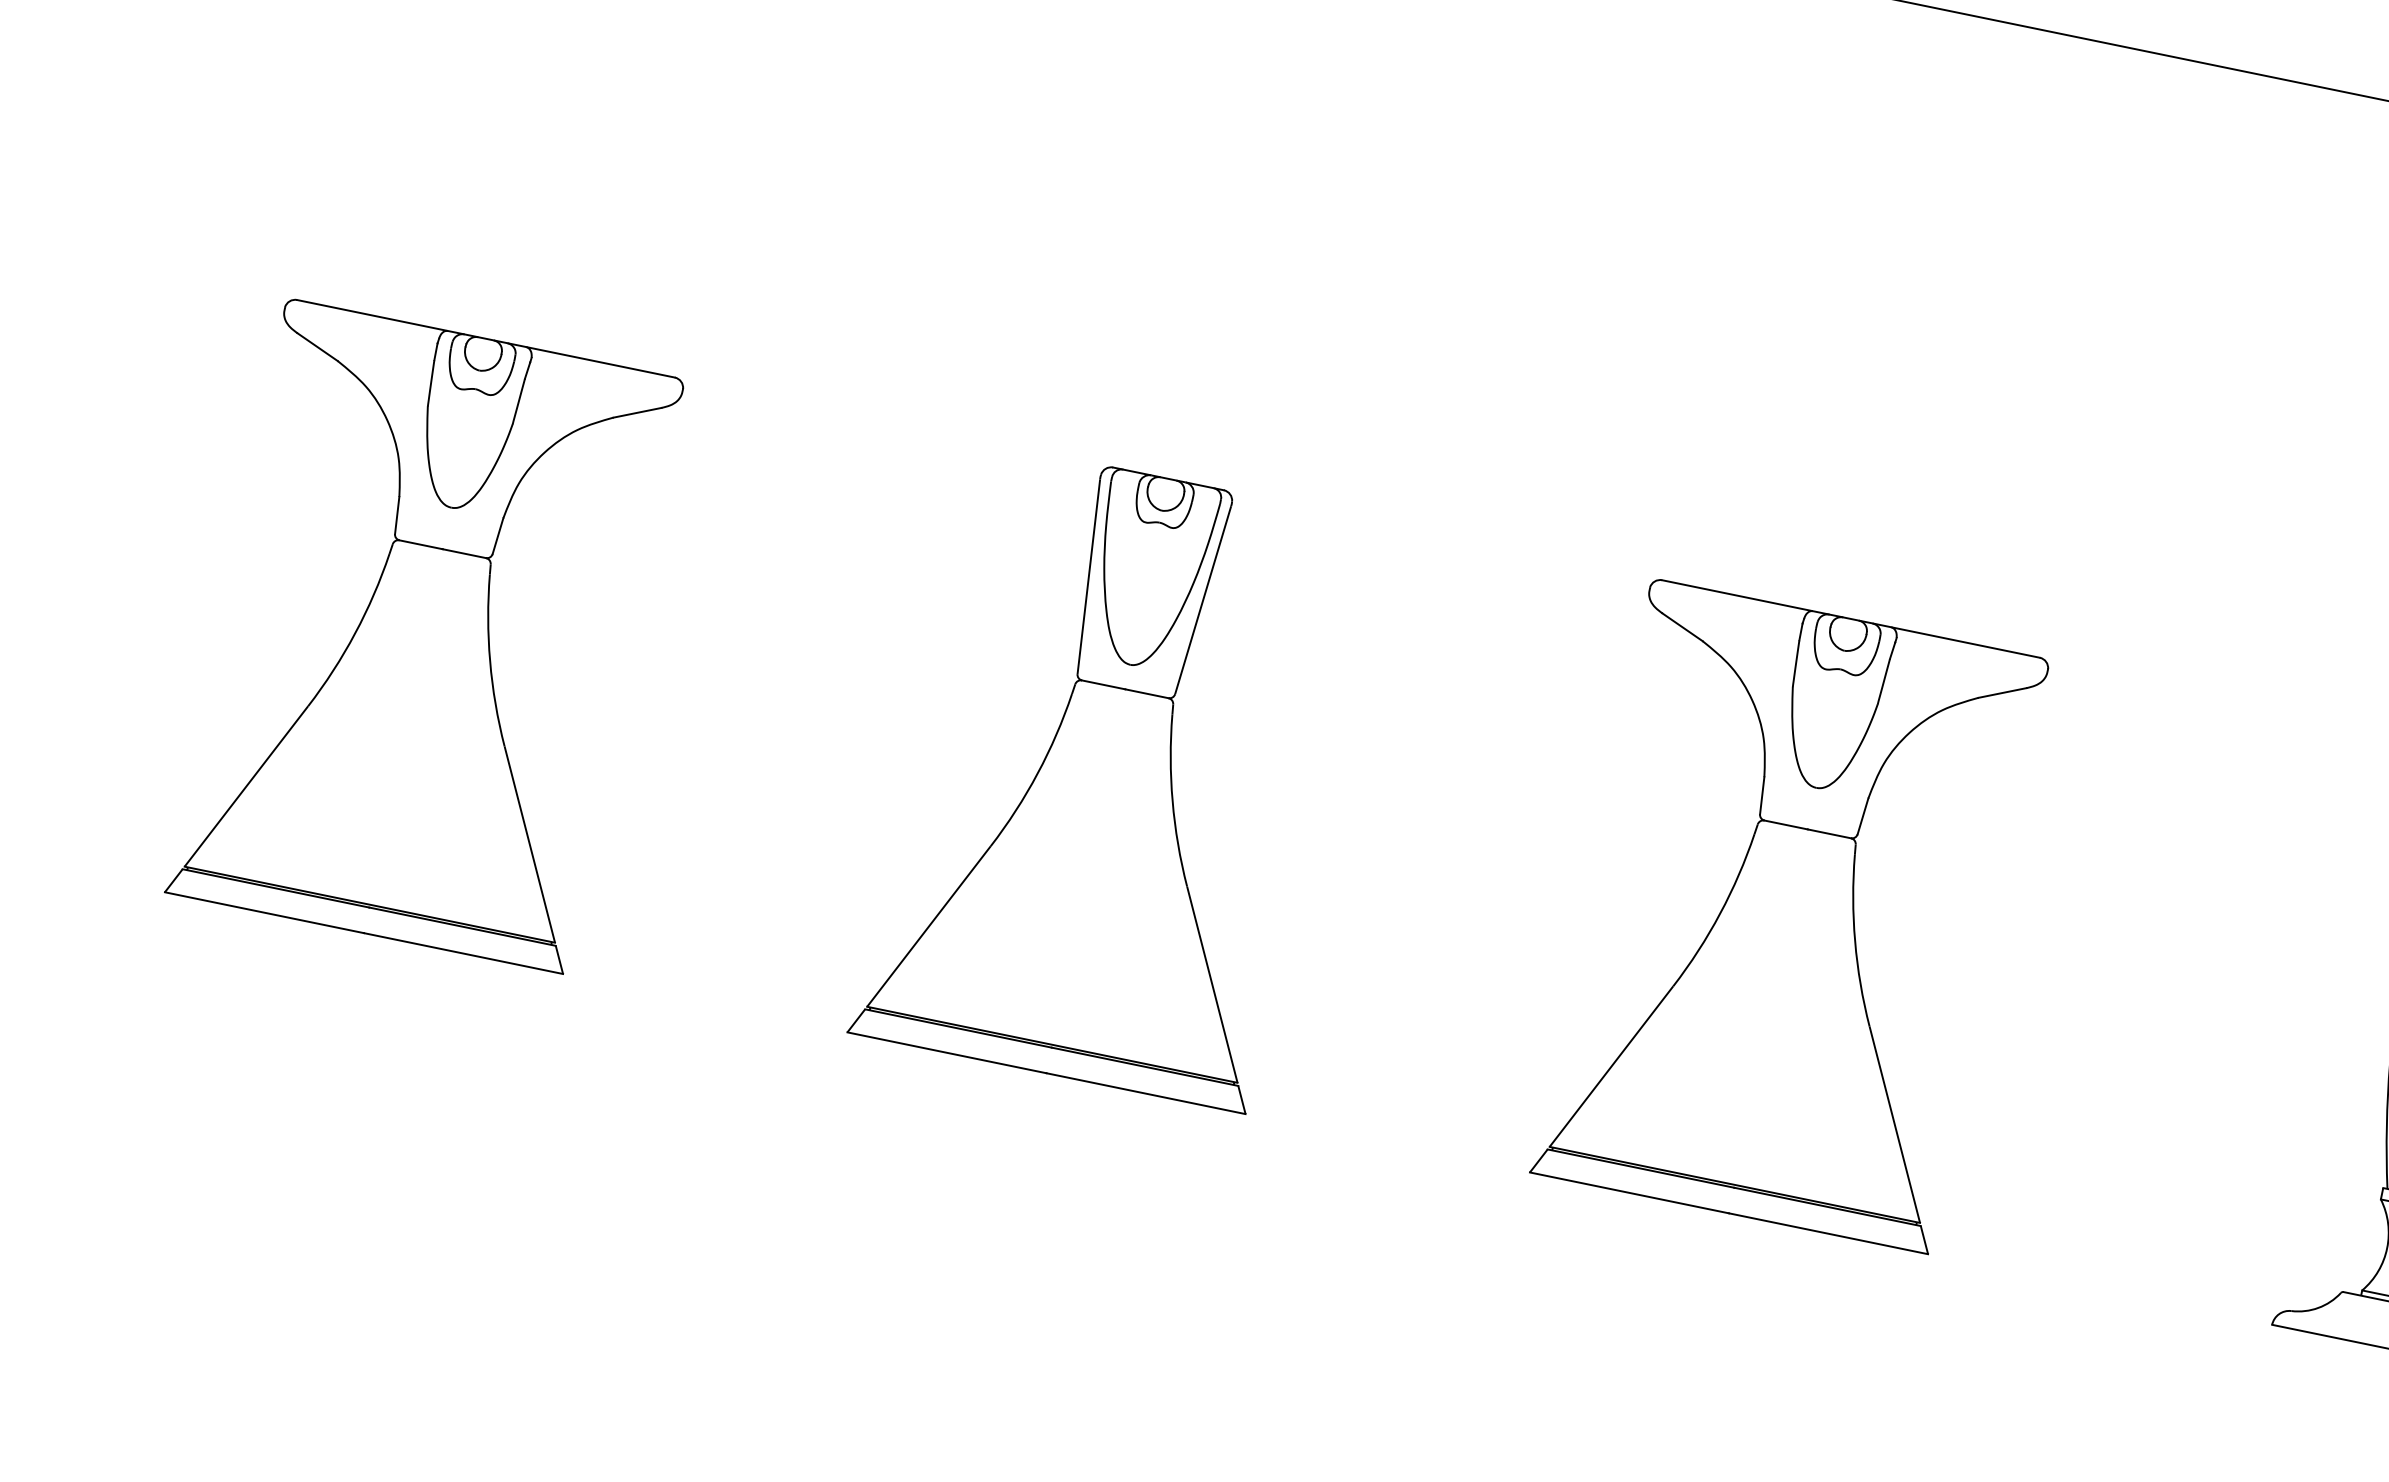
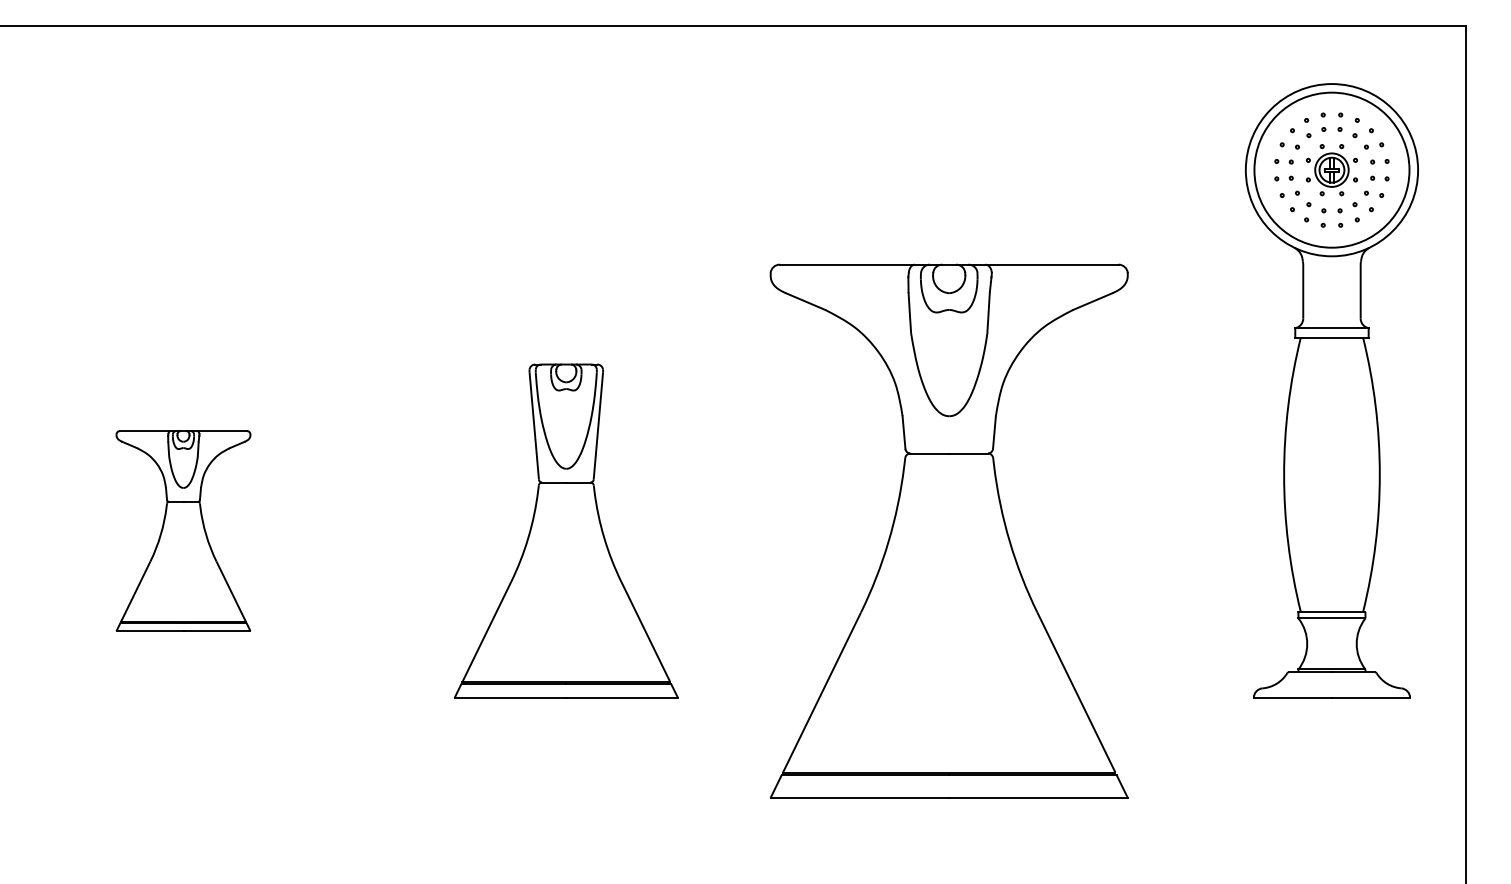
part: (425, 634) -> (183, 530), size x0.6
part: (1789, 914) -> (948, 530), size x1.6

